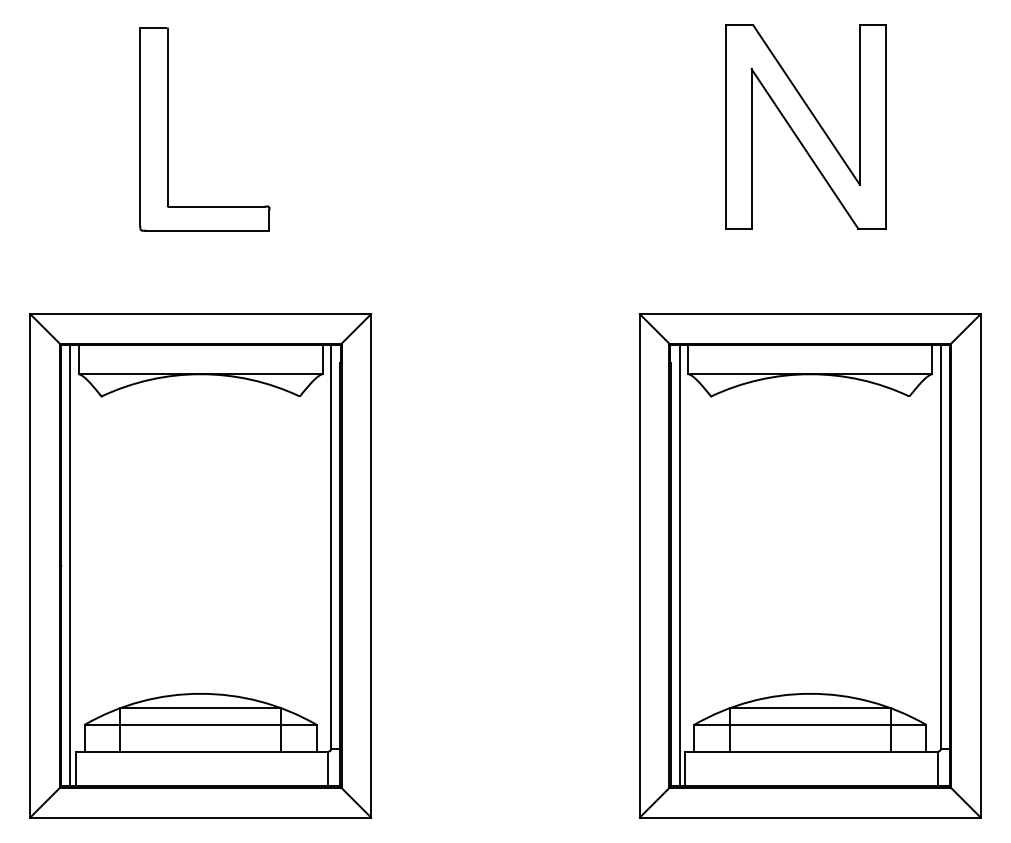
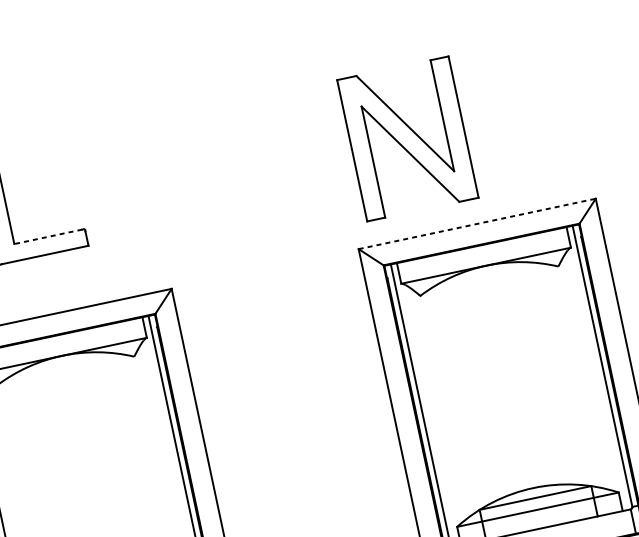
part: (805, 126) -> (407, 138), moved
line: (215, 206) -> (47, 236), solid -> dashed
line: (810, 314) -> (477, 224), solid -> dashed

